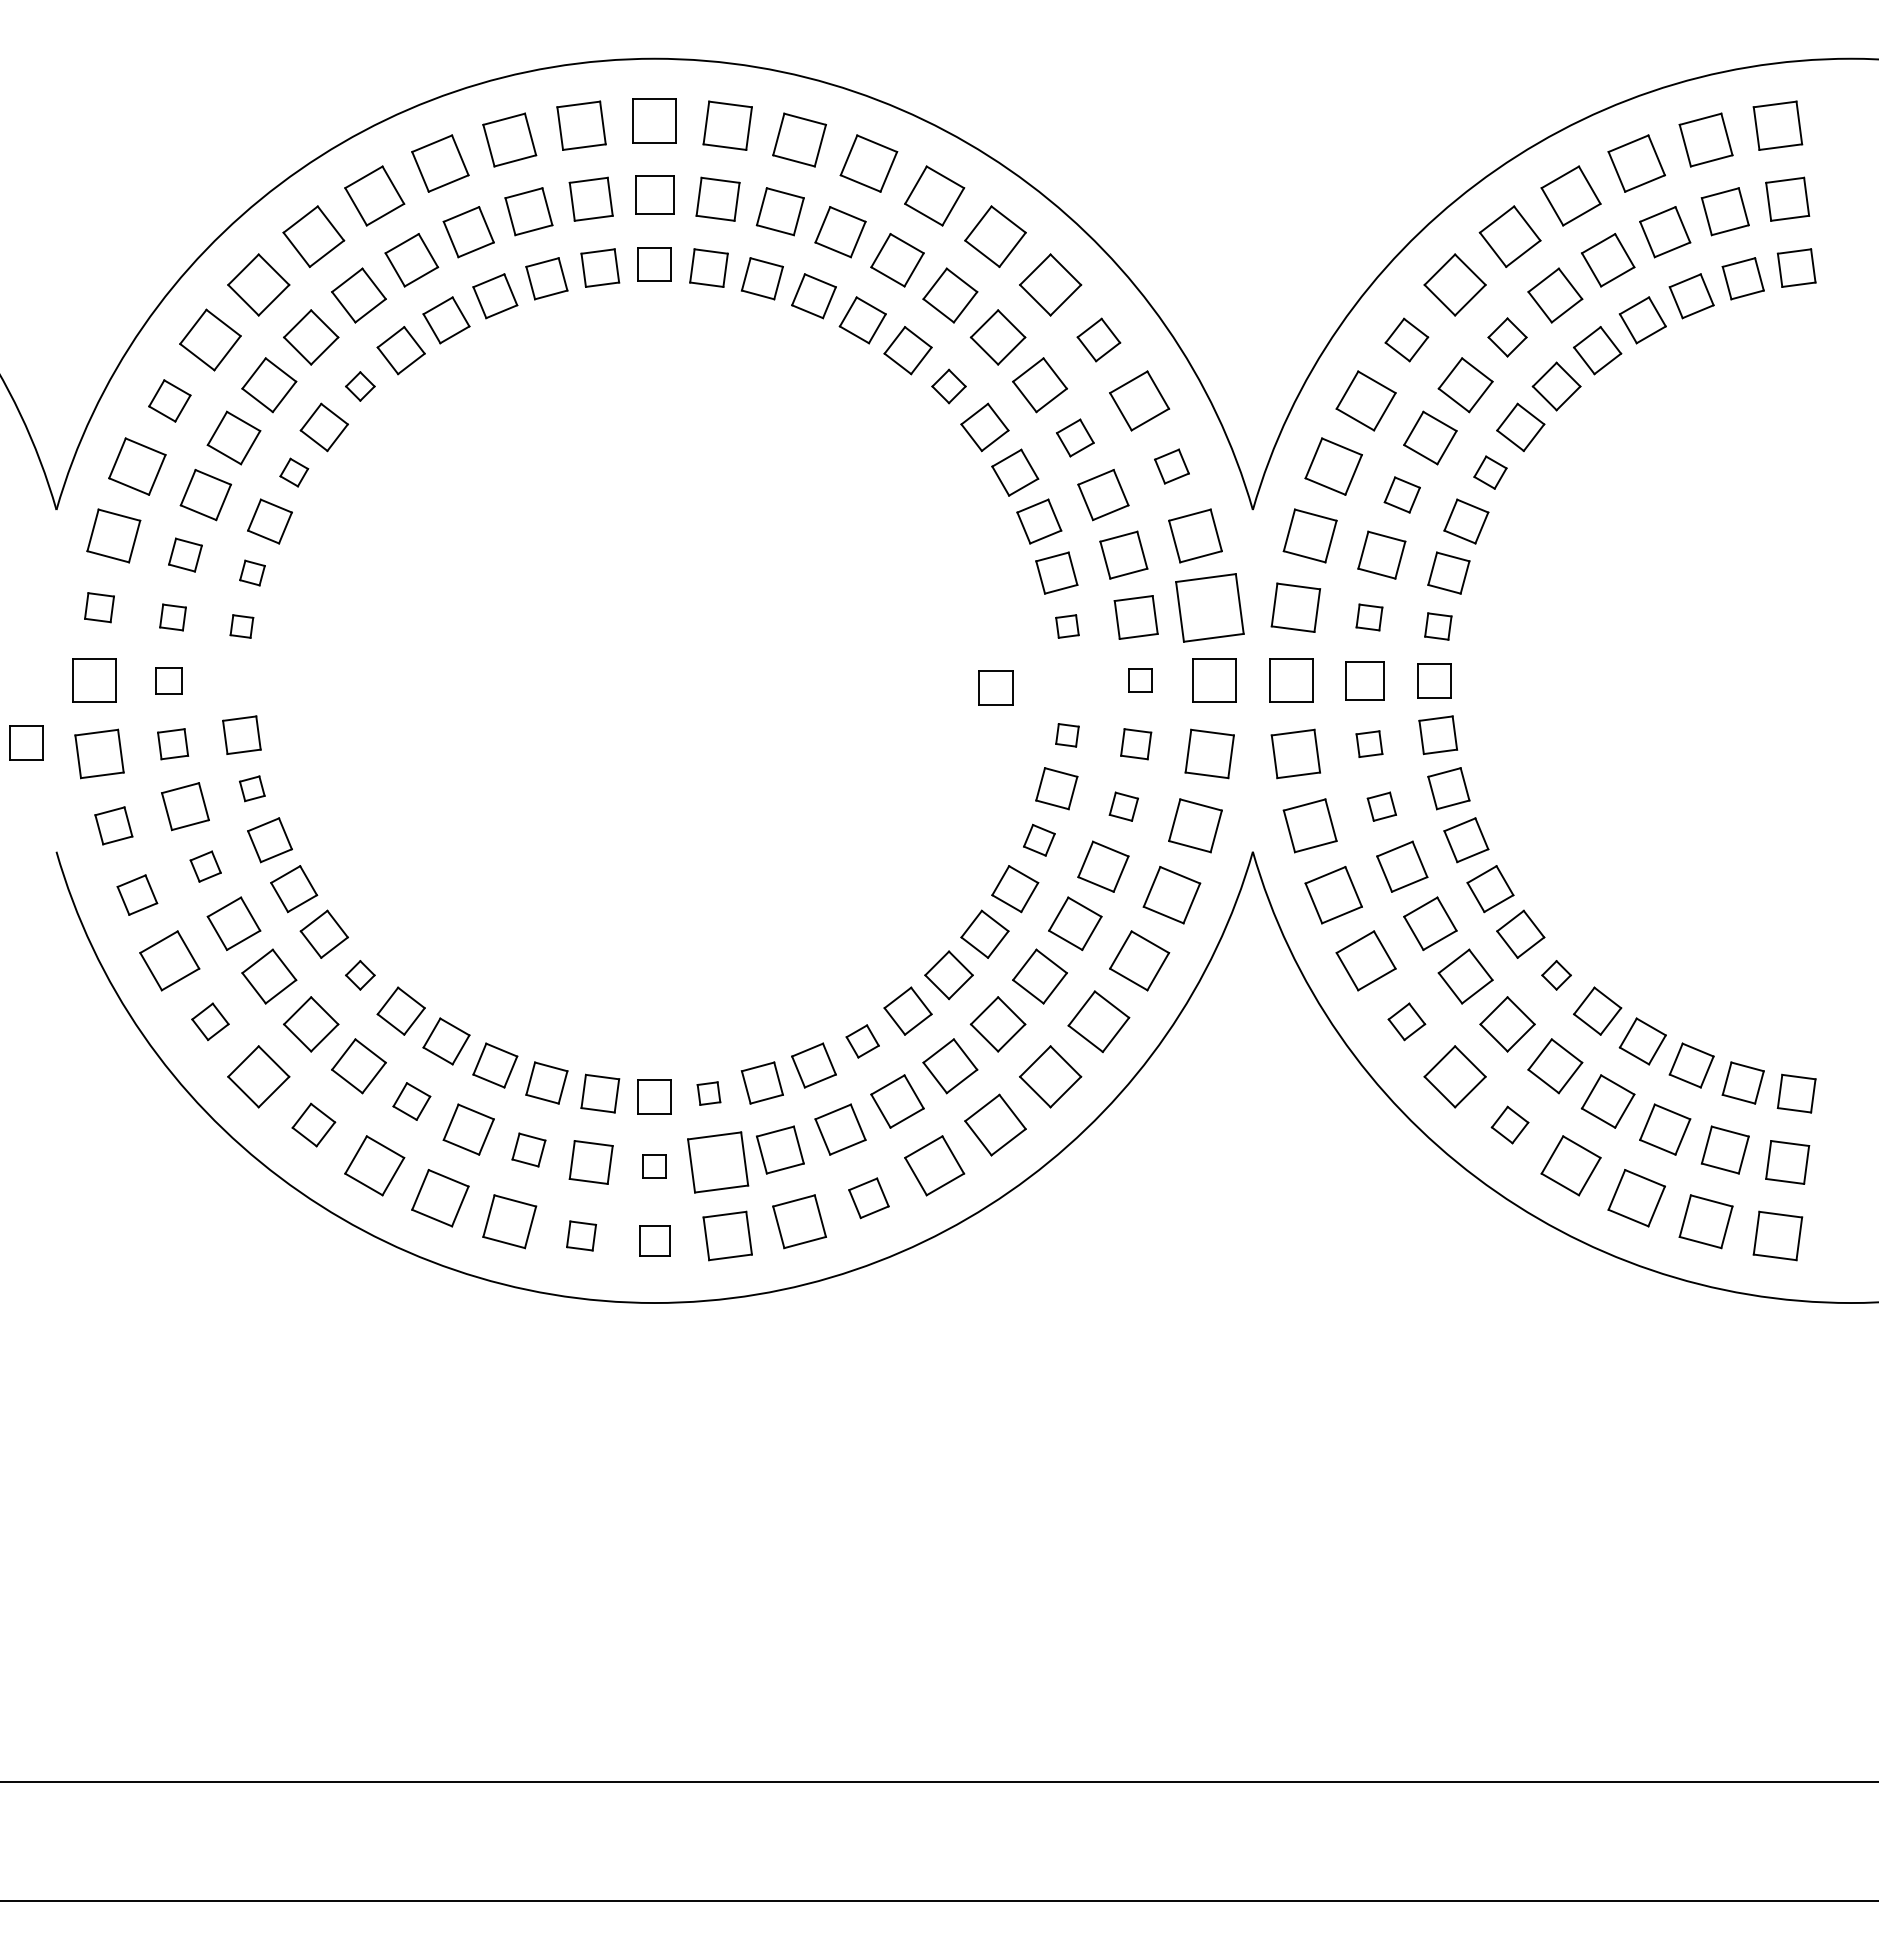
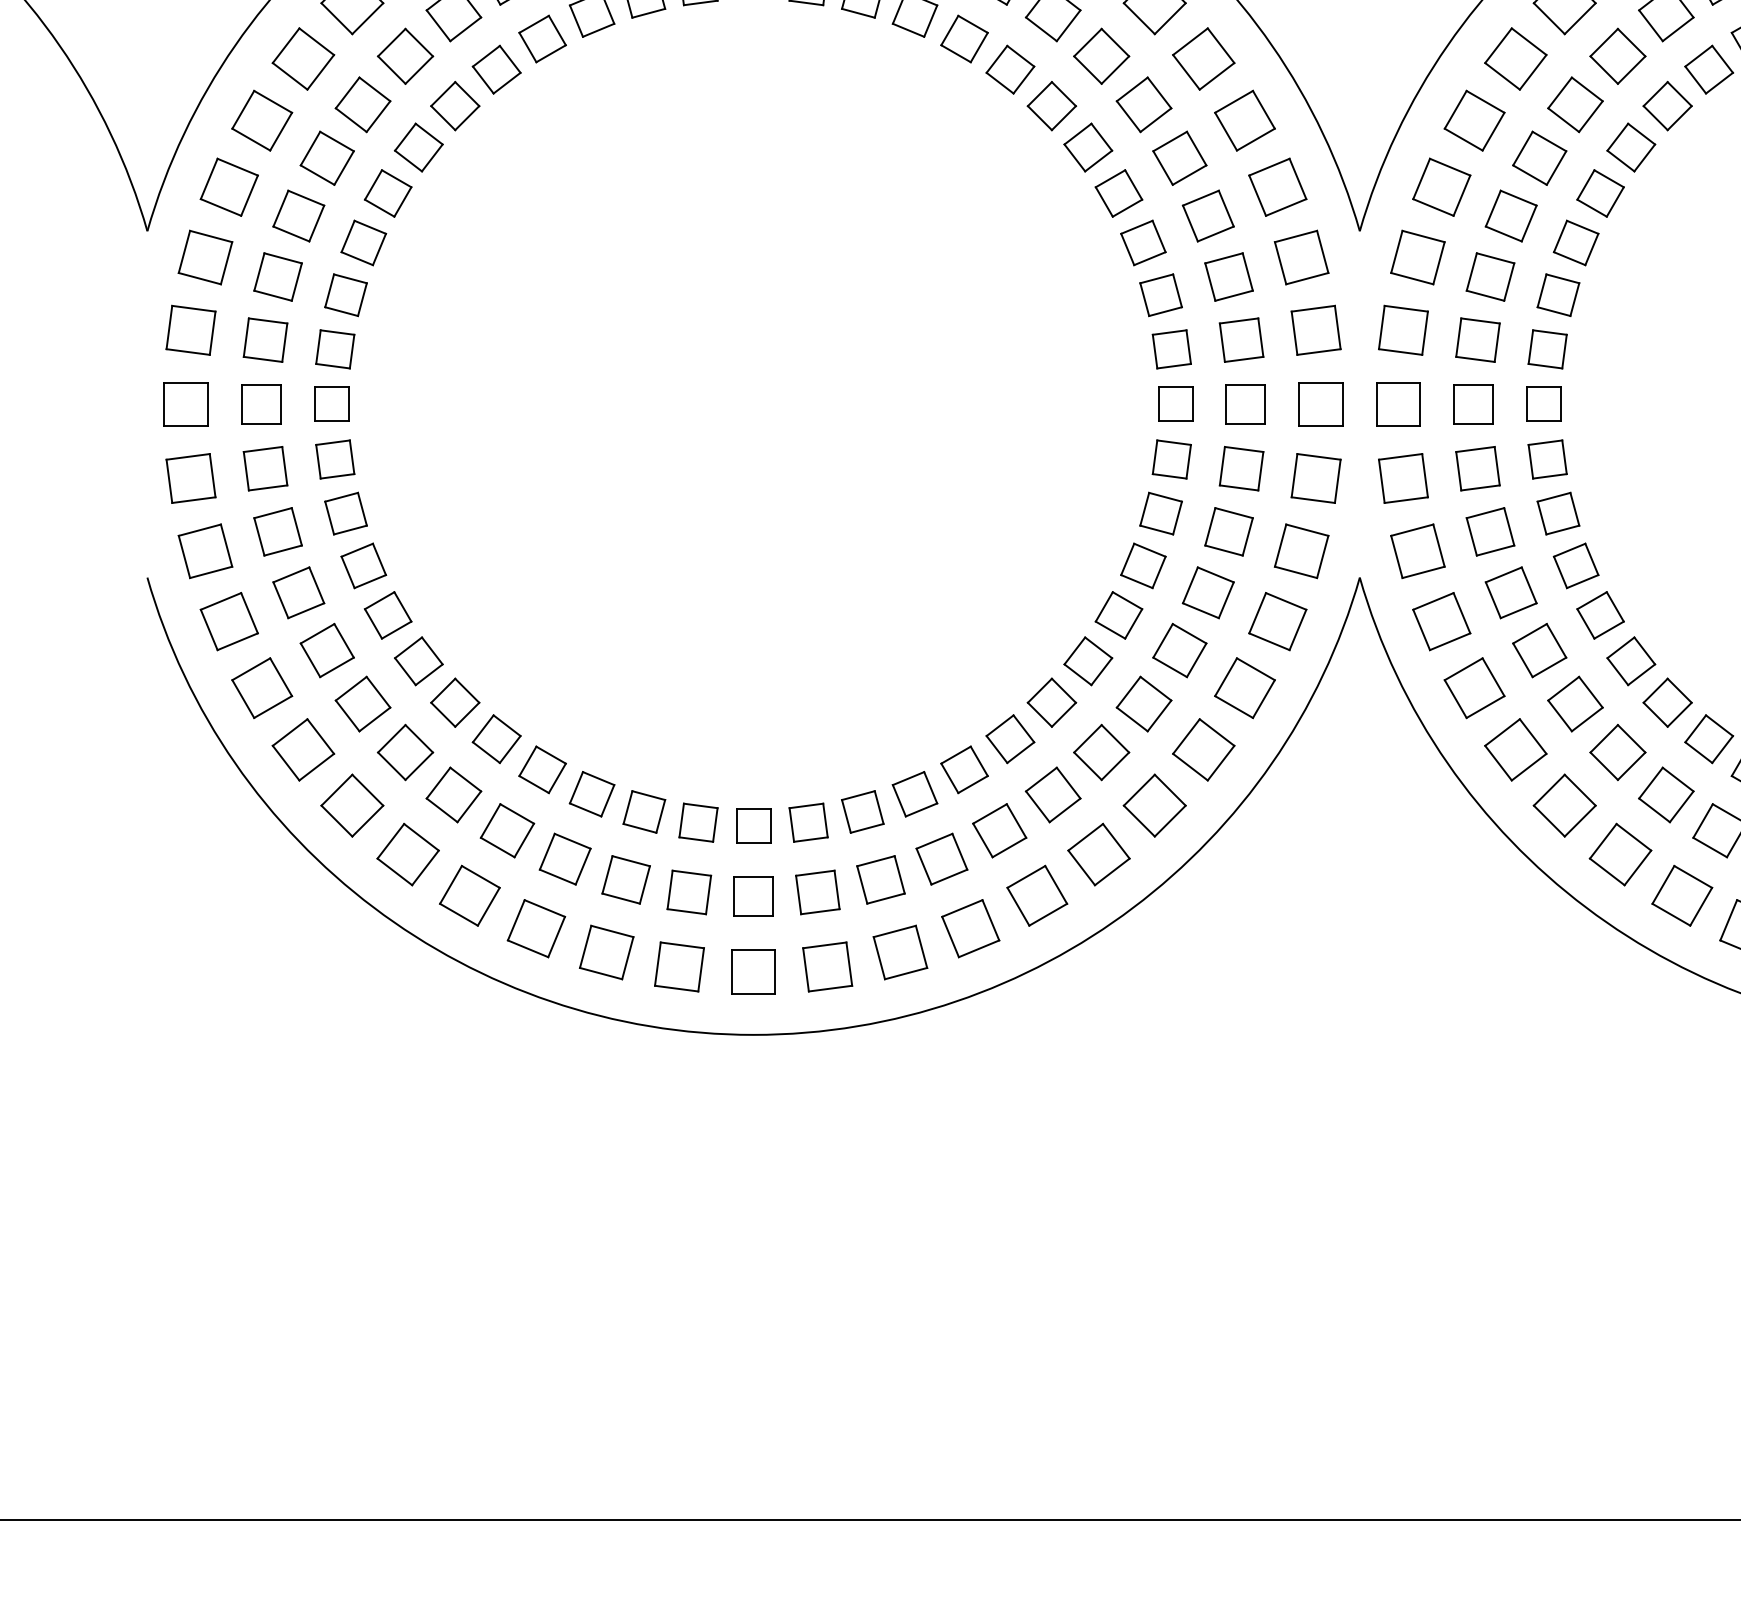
part: (1507, 337) -> (1617, 56), size x1.43
part: (1098, 339) -> (1203, 58), size x1.43
part: (1406, 339) -> (1515, 58), size x1.43
part: (360, 386) -> (455, 106), size x1.67
part: (948, 386) -> (1051, 106), size x1.43
part: (169, 400) -> (261, 120), size x1.43
part: (1075, 437) -> (1180, 157), size x1.43
part: (1171, 466) -> (1277, 187), size x1.67
part: (294, 472) -> (388, 193), size x1.67
part: (1490, 472) -> (1600, 193), size x1.43
part: (1402, 494) -> (1511, 215), size x1.43
part: (185, 554) -> (278, 276), size x1.43
part: (252, 572) -> (346, 294), size x1.67
part: (99, 607) -> (190, 330), size x1.67
part: (1209, 607) -> (1315, 330), size x0.71
part: (172, 617) -> (264, 340), size x1.67
part: (1369, 617) -> (1478, 340), size x1.67
part: (241, 626) -> (334, 349), size x1.67
part: (1067, 626) -> (1171, 349), size x1.67
part: (1438, 626) -> (1547, 349), size x1.43
part: (168, 680) -> (260, 404), size x1.43
part: (1140, 680) -> (1245, 404), size x1.67
part: (995, 687) -> (1174, 404), moved
part: (1067, 735) -> (1171, 459), size x1.67
part: (26, 742) -> (331, 404), moved
part: (172, 743) -> (264, 467), size x1.43
part: (1135, 743) -> (1240, 467), size x1.43
part: (1369, 743) -> (1478, 467), size x1.67
part: (251, 788) -> (345, 513), size x1.67
part: (1123, 806) -> (1228, 531), size x1.67
part: (1381, 806) -> (1490, 531), size x1.67
part: (113, 825) -> (205, 550), size x1.43
part: (1039, 840) -> (1143, 566), size x1.43
part: (205, 866) -> (298, 592), size x1.67
part: (137, 894) -> (229, 620), size x1.43
part: (360, 975) -> (455, 702), size x1.67
part: (1556, 975) -> (1667, 702), size x1.67
part: (210, 1021) -> (303, 749), size x1.67
part: (1406, 1021) -> (1515, 749), size x1.67
part: (862, 1041) -> (964, 769), size x1.43
part: (708, 1093) -> (808, 822), size x1.67
part: (411, 1101) -> (507, 830), size x1.43
part: (313, 1124) -> (407, 853), size x1.43
part: (1509, 1124) -> (1619, 853), size x1.67
part: (528, 1149) -> (625, 879), size x1.43
part: (717, 1162) -> (817, 892), size x0.71
part: (654, 1166) -> (753, 896), size x1.67
part: (868, 1198) -> (970, 928), size x1.43
part: (581, 1235) -> (679, 966), size x1.67
part: (654, 1240) -> (753, 971), size x1.43

